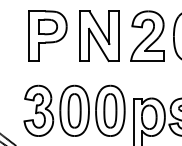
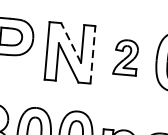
line: (99, 27) -> (71, 42), solid -> dashed
part: (147, 35) -> (126, 56), size x0.6
line: (118, 36) -> (92, 55), solid -> dashed

